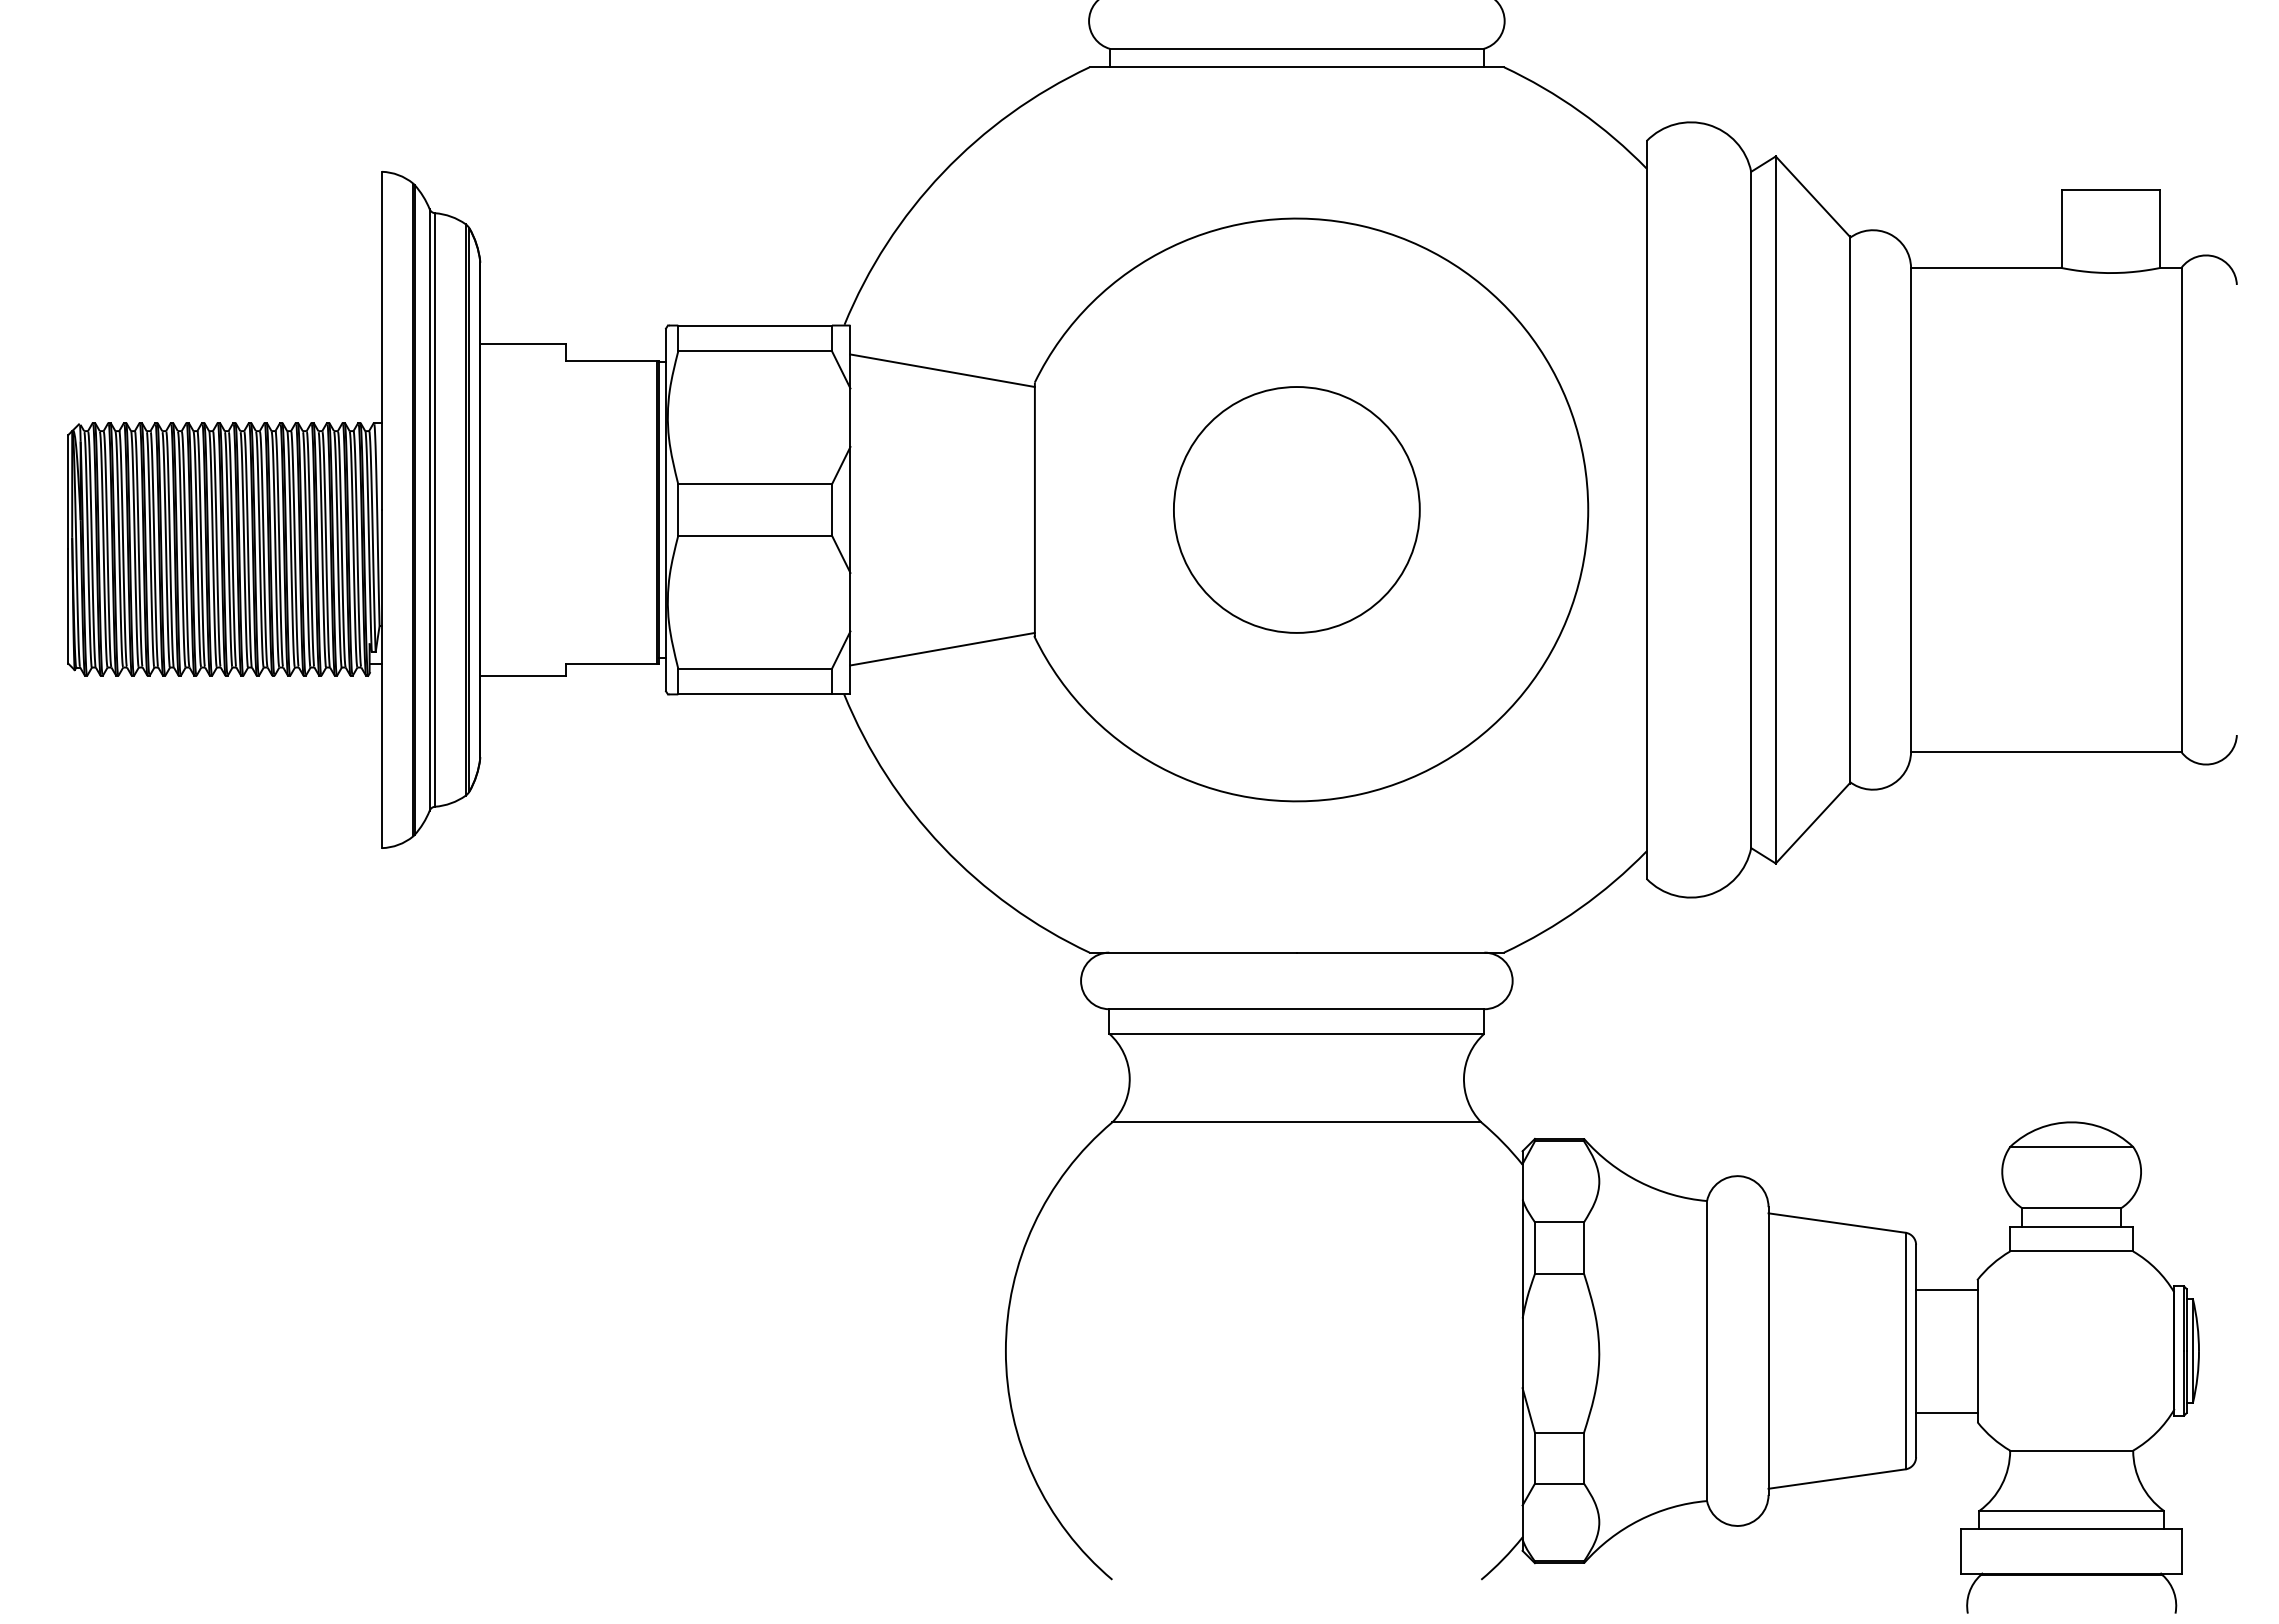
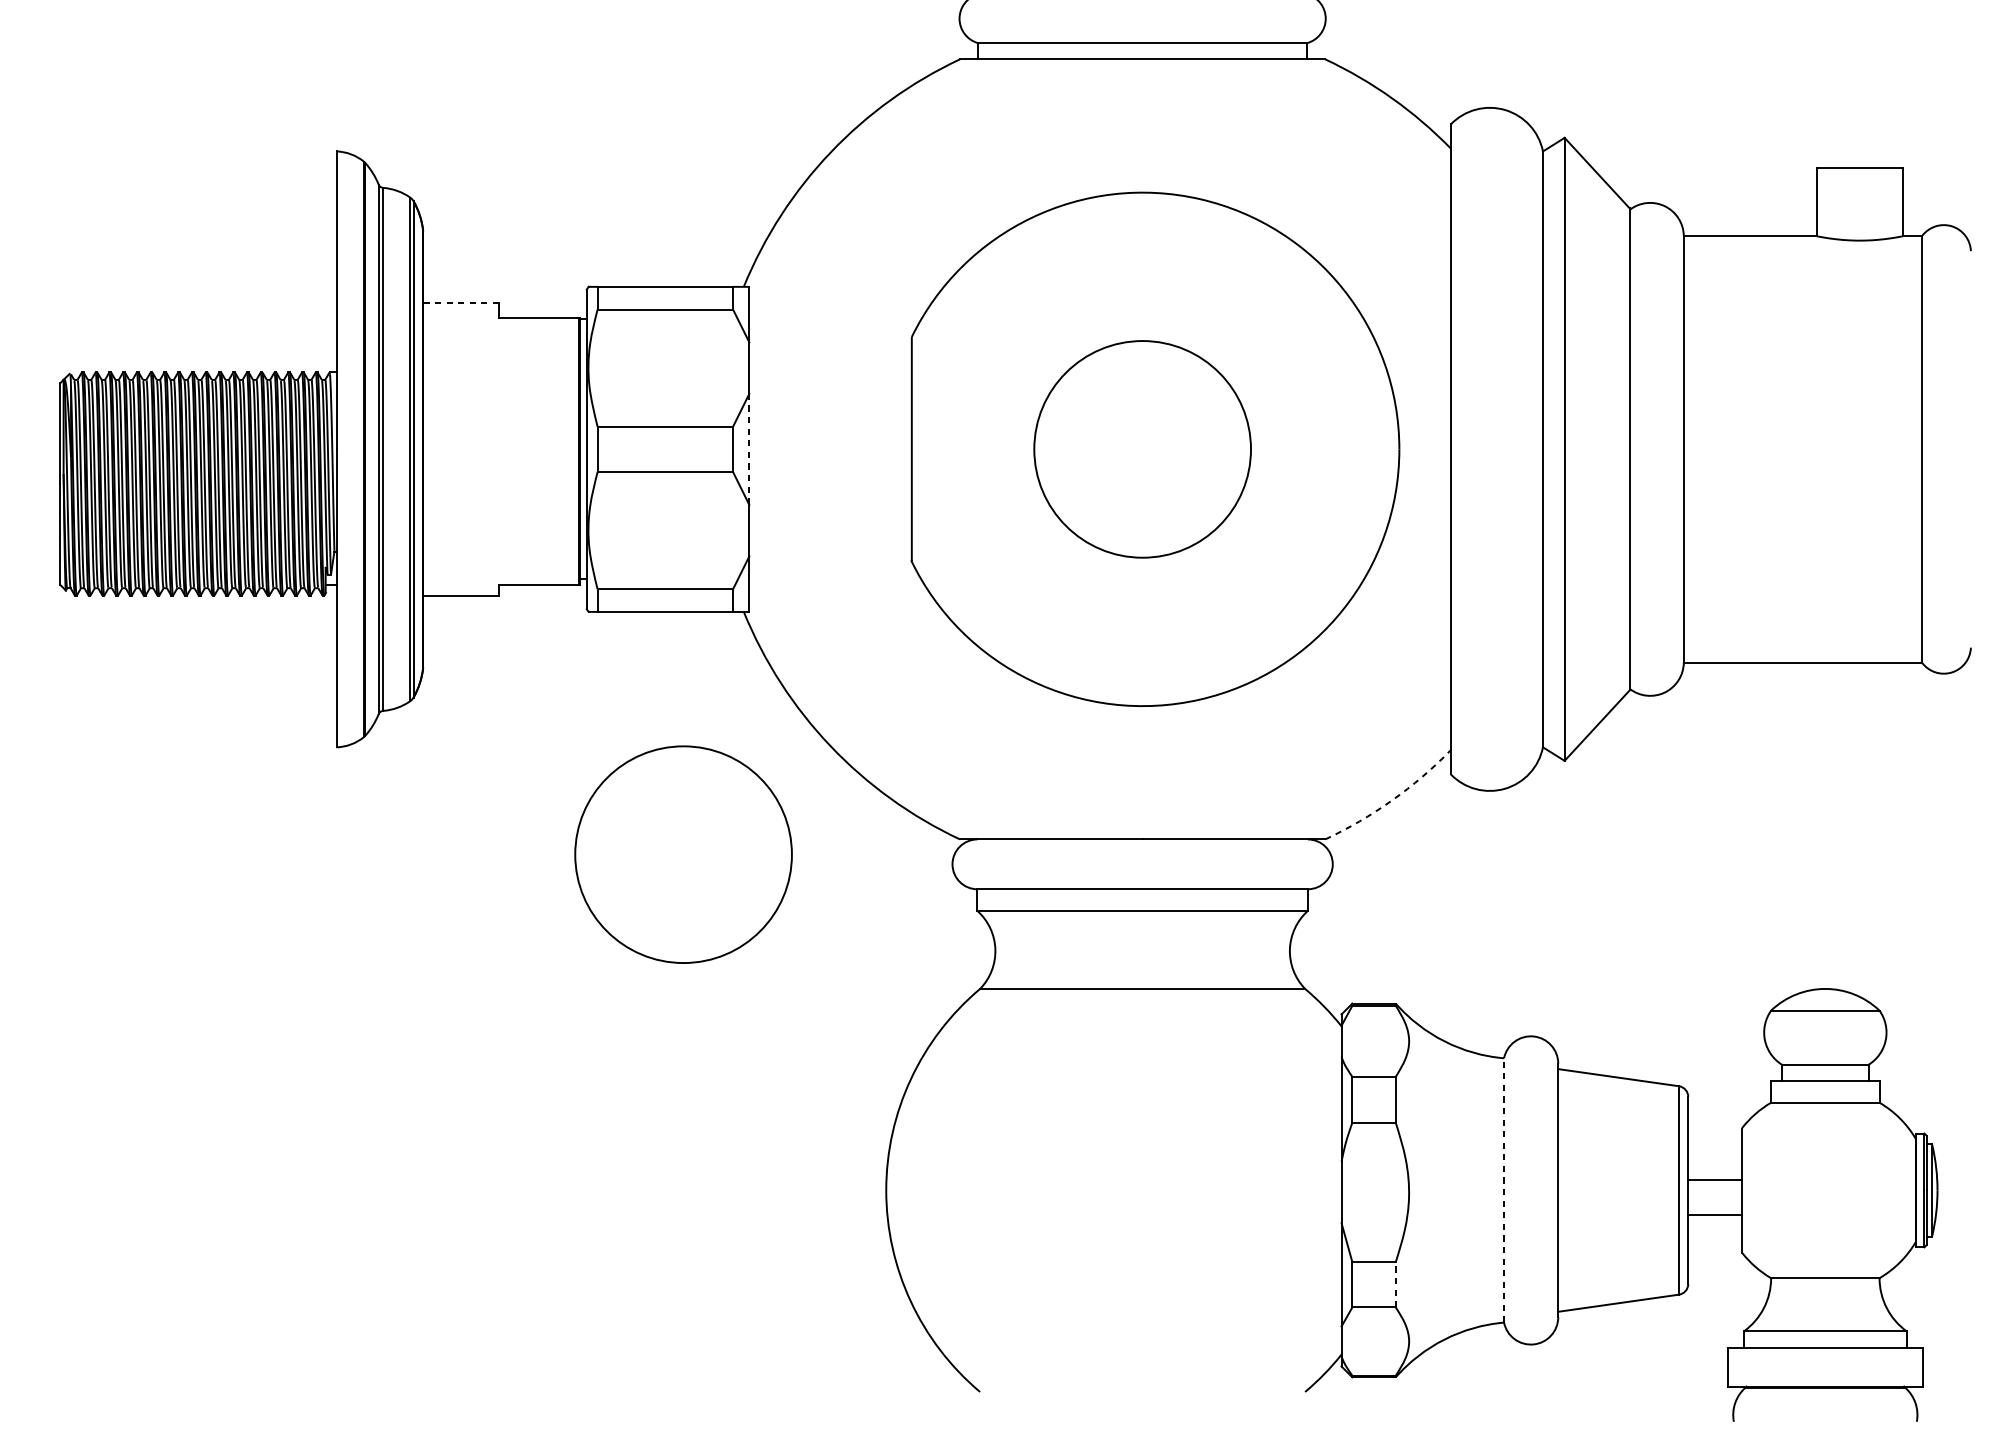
line: (522, 343) -> (460, 302), solid -> dashed
line: (942, 370) -> (830, 326), removed
line: (850, 509) -> (749, 448), solid -> dashed
line: (942, 648) -> (830, 571), removed
arc: (1579, 908) -> (1391, 800), solid -> dashed
circle: (775, 969) -> (683, 854), added
line: (1946, 1289) -> (1715, 1214), moved
line: (1707, 1350) -> (1504, 1189), solid -> dashed
line: (1946, 1412) -> (1715, 1180), moved
line: (1584, 1458) -> (1396, 1285), solid -> dashed

